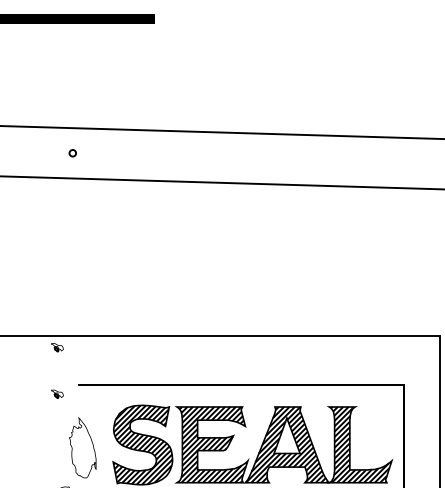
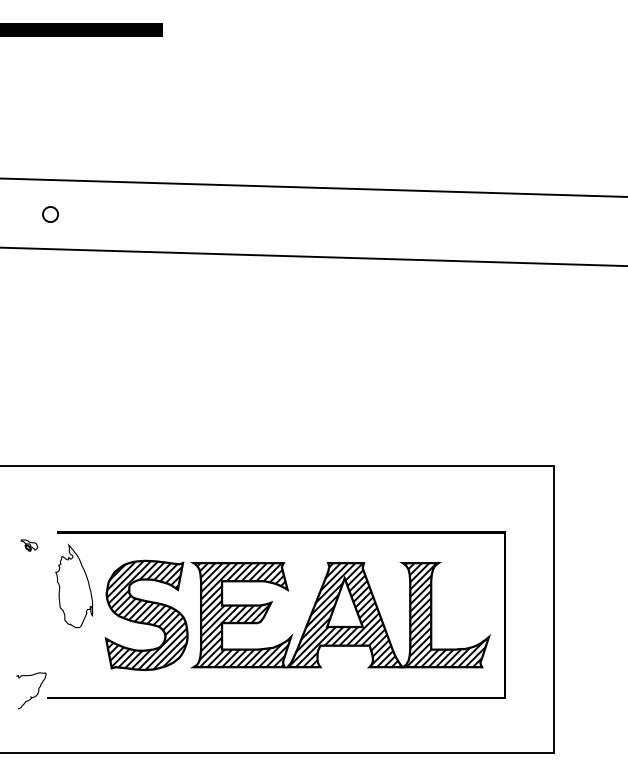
circle: (72, 153) -> (50, 214), size x1.67
part: (57, 347) -> (29, 481), removed
part: (82, 447) -> (74, 585), moved

